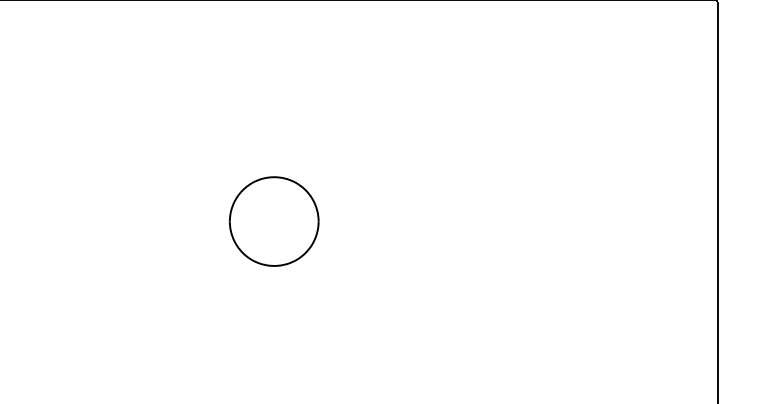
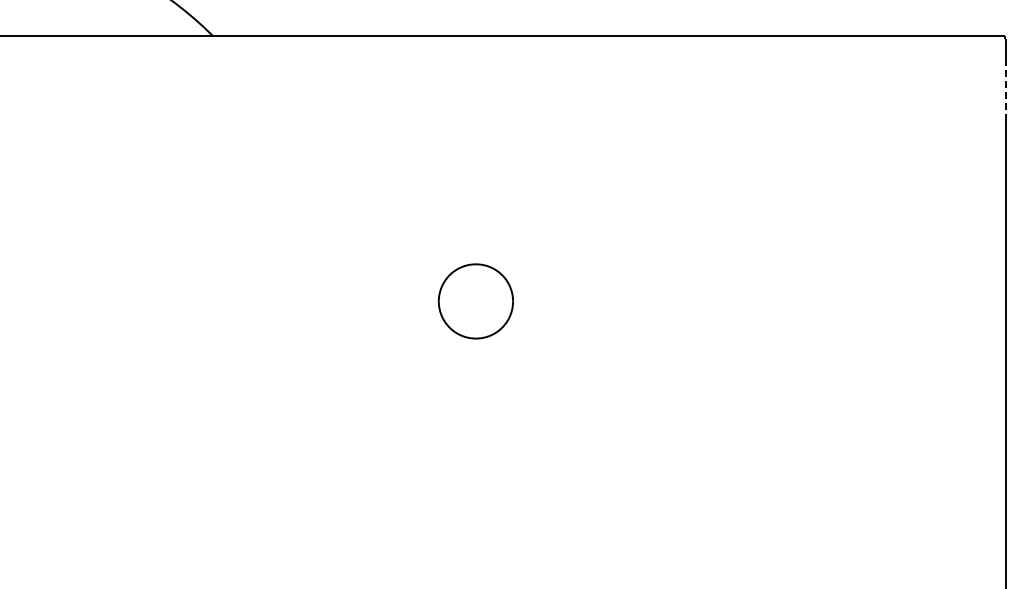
line: (718, 45) -> (1006, 90), solid -> dashed
part: (273, 221) -> (475, 301), size x0.7

